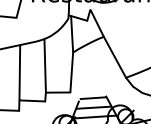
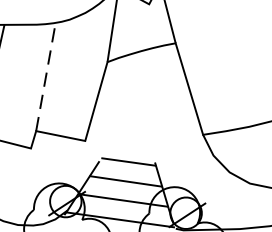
line: (45, 65) -> (46, 76), solid -> dashed

